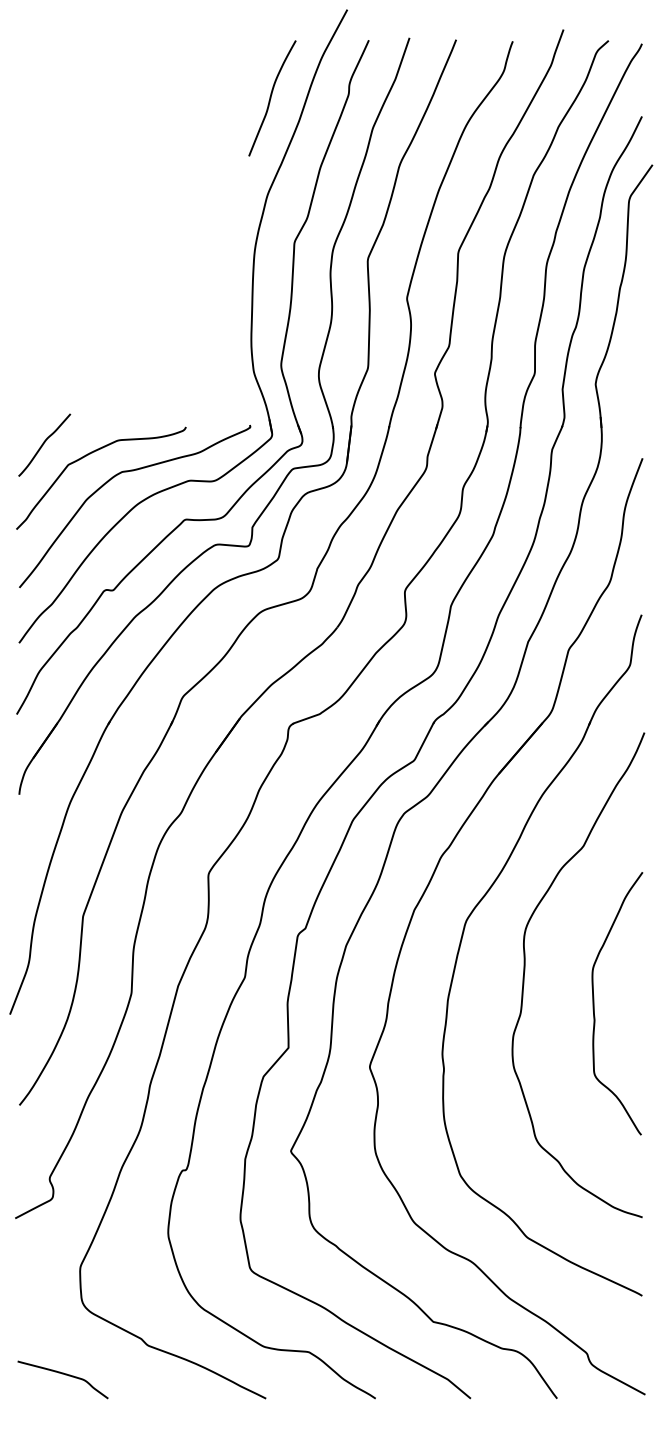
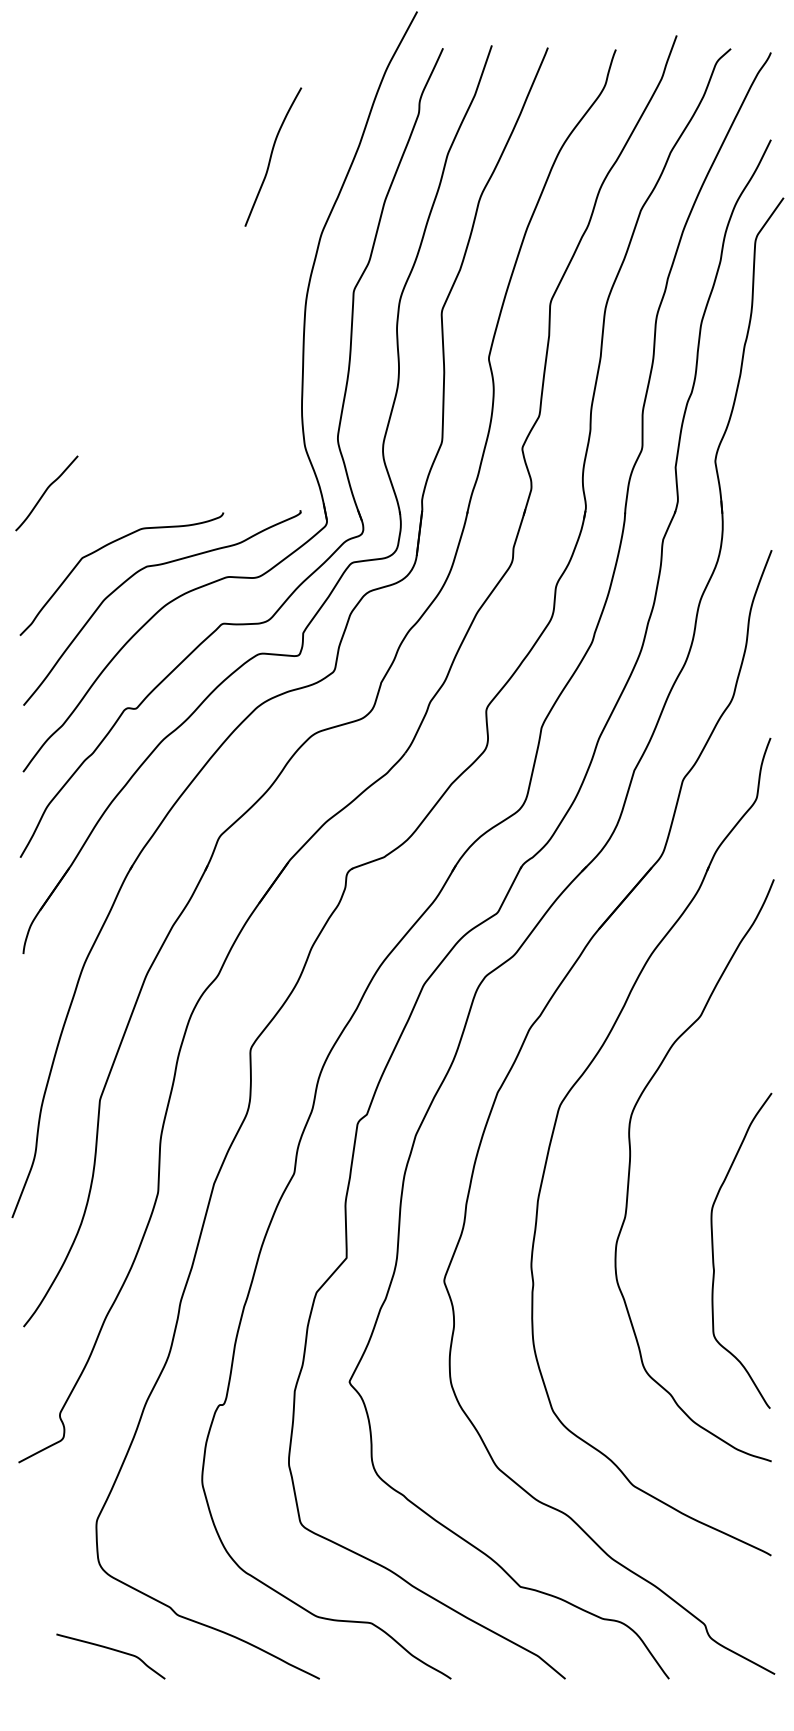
curve: (271, 97) -> (272, 155), moved
curve: (43, 445) -> (45, 493), moved
curve: (594, 1003) -> (713, 1250), moved
curve: (64, 1374) -> (112, 1650), moved

